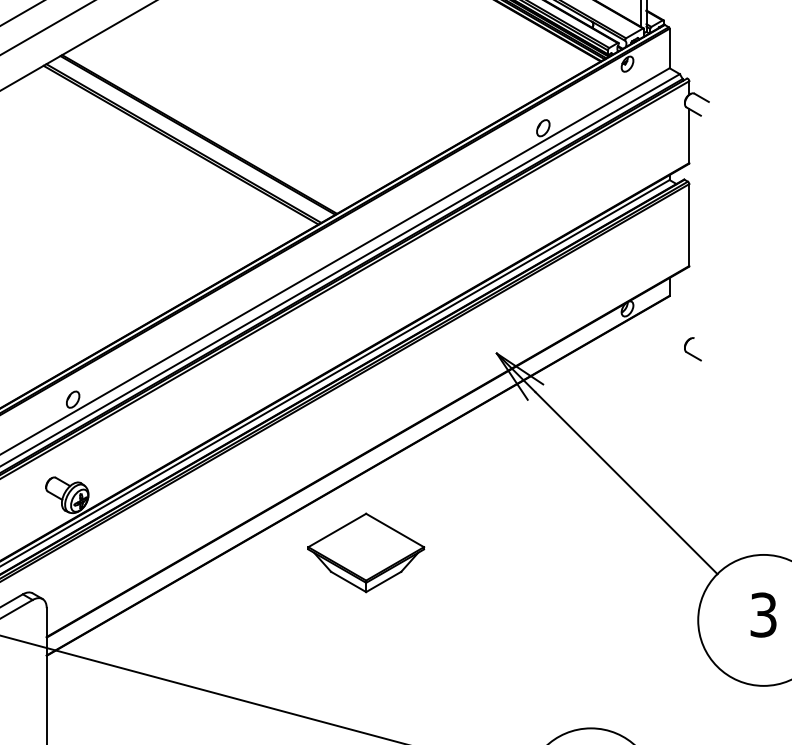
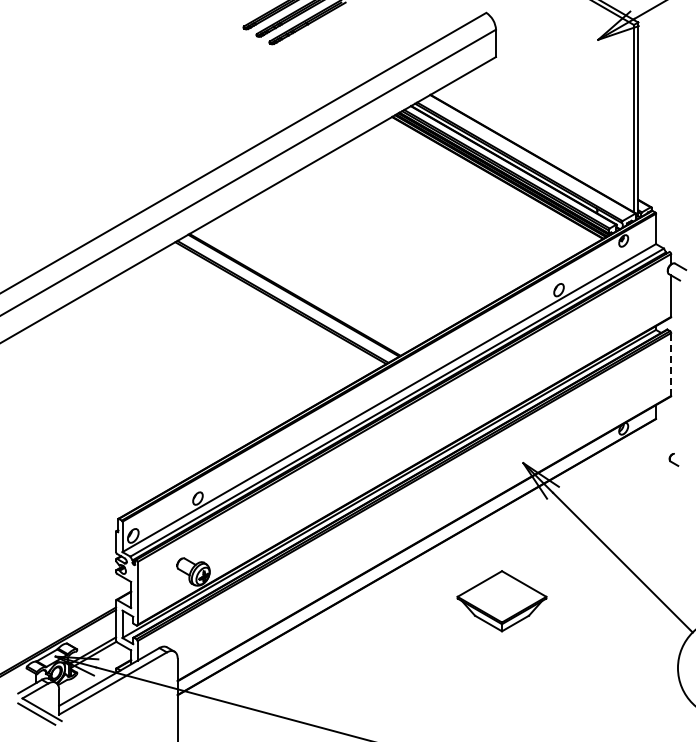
line: (689, 225) -> (671, 364), solid -> dashed
part: (692, 348) -> (673, 459), size x0.7
part: (365, 553) -> (501, 601), moved

